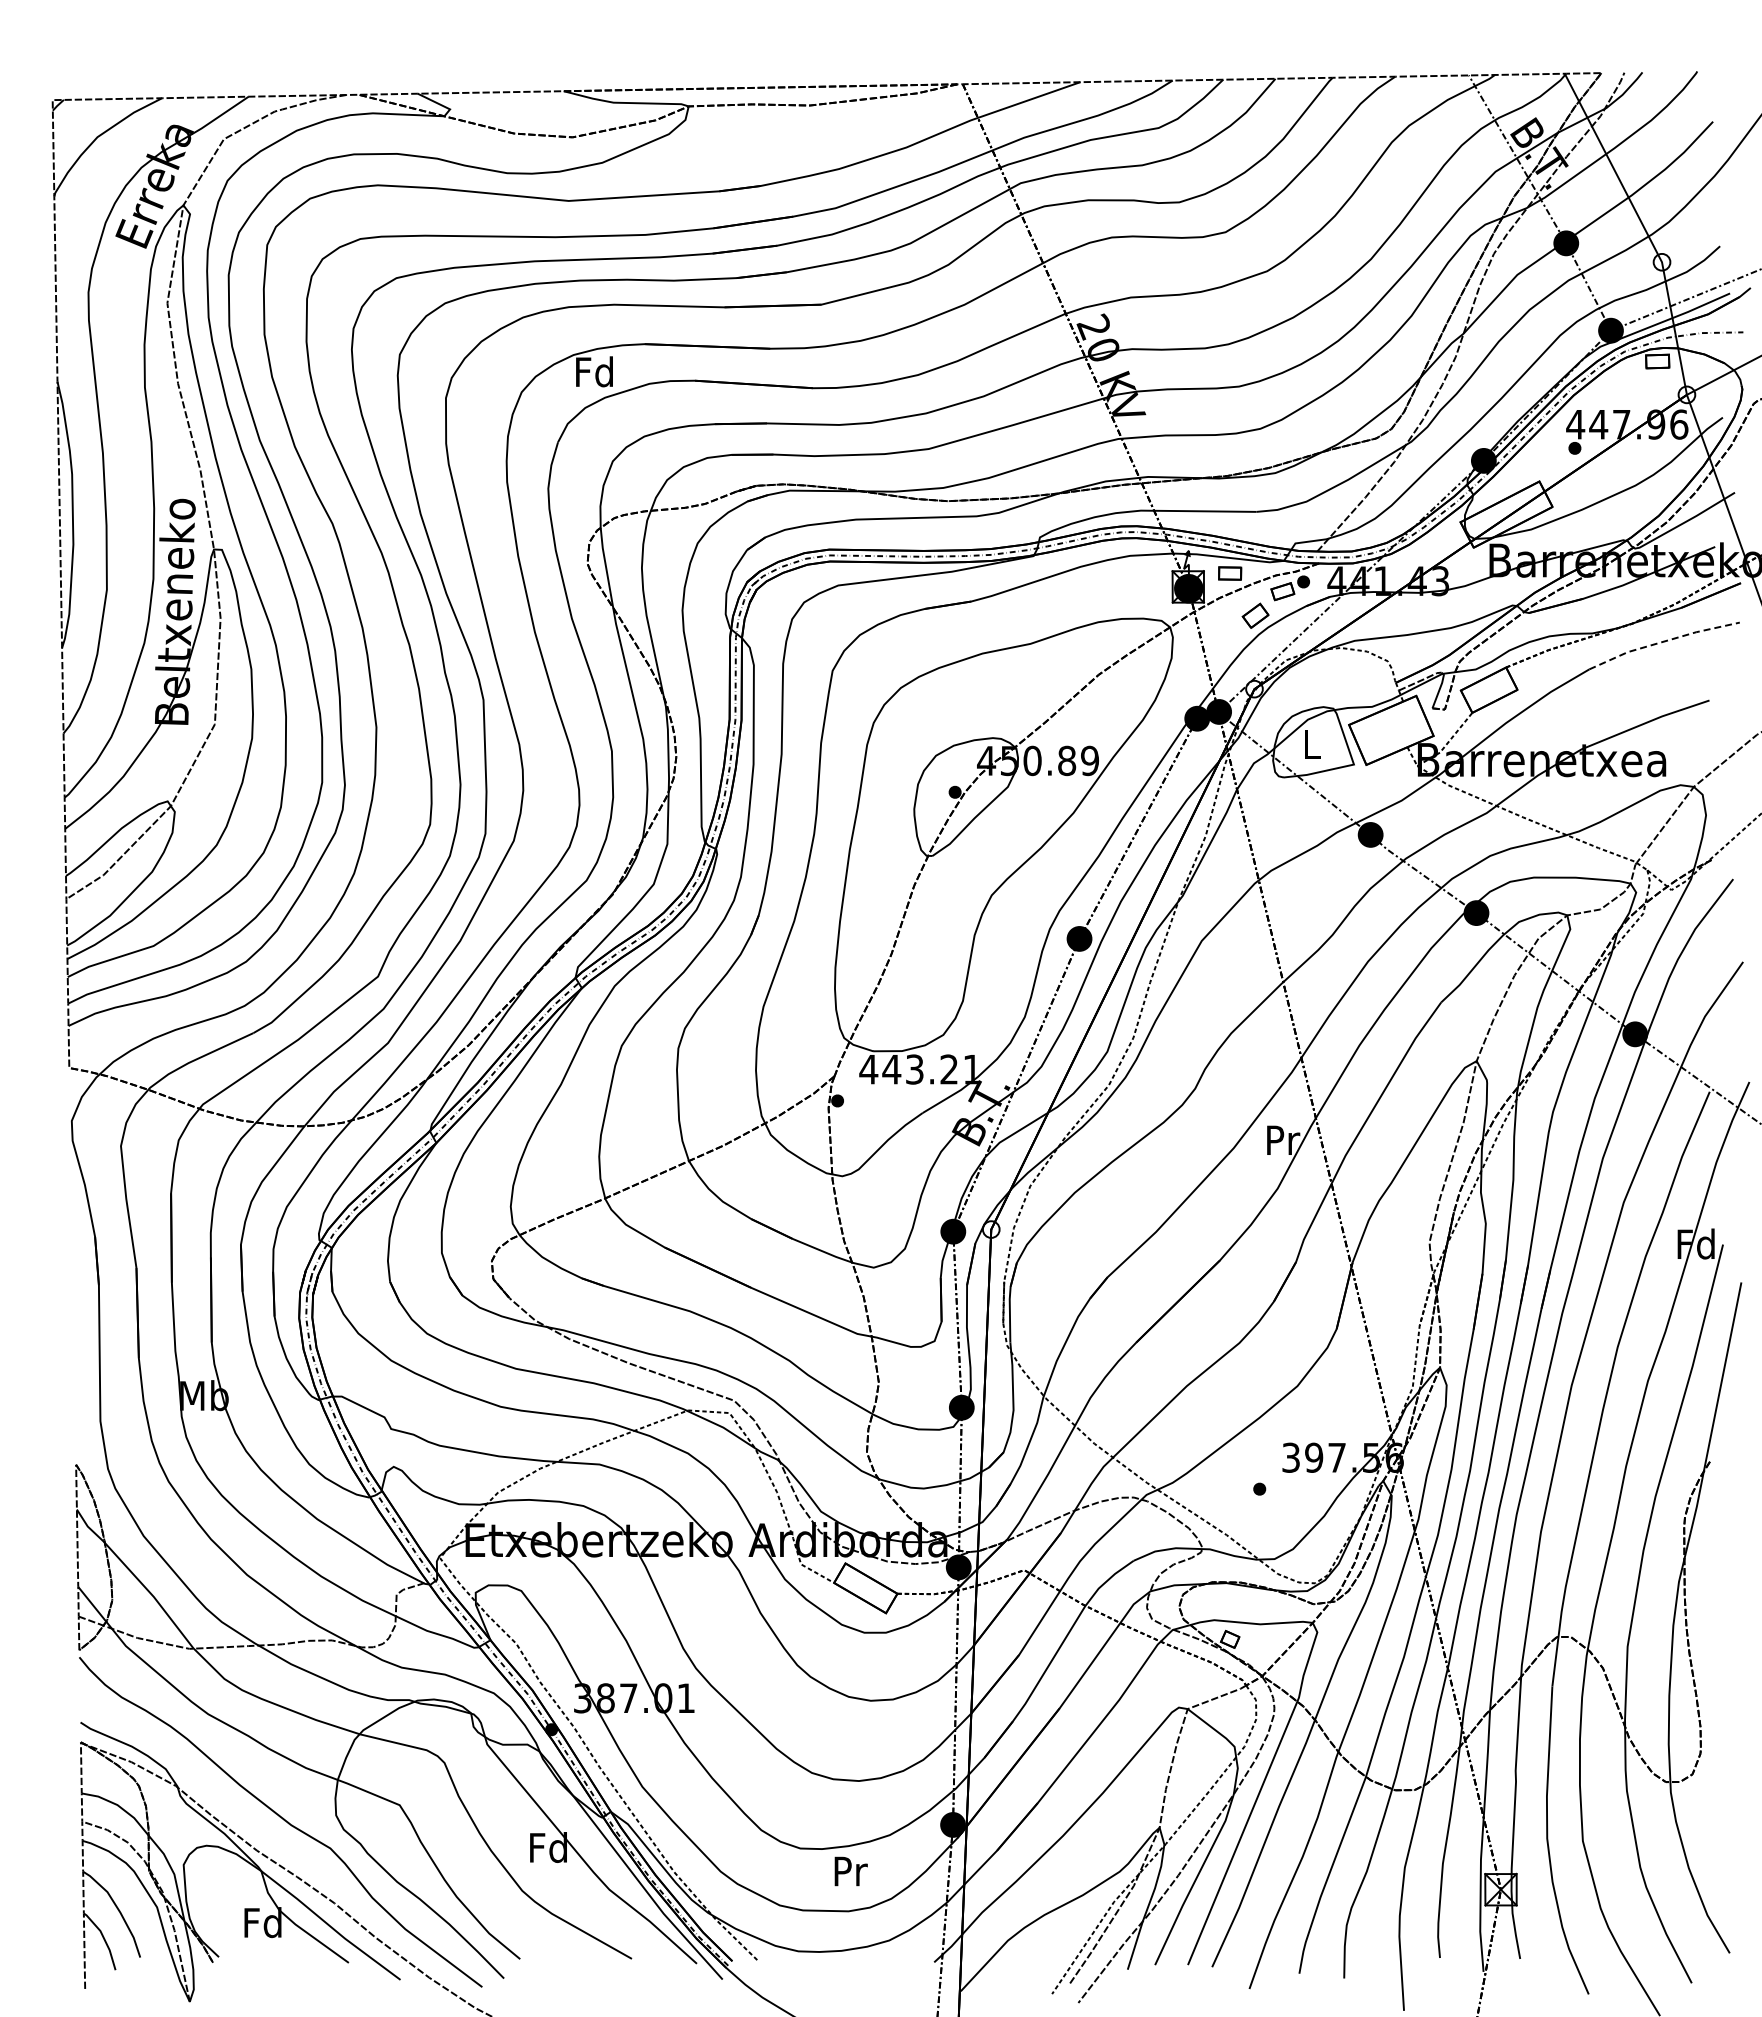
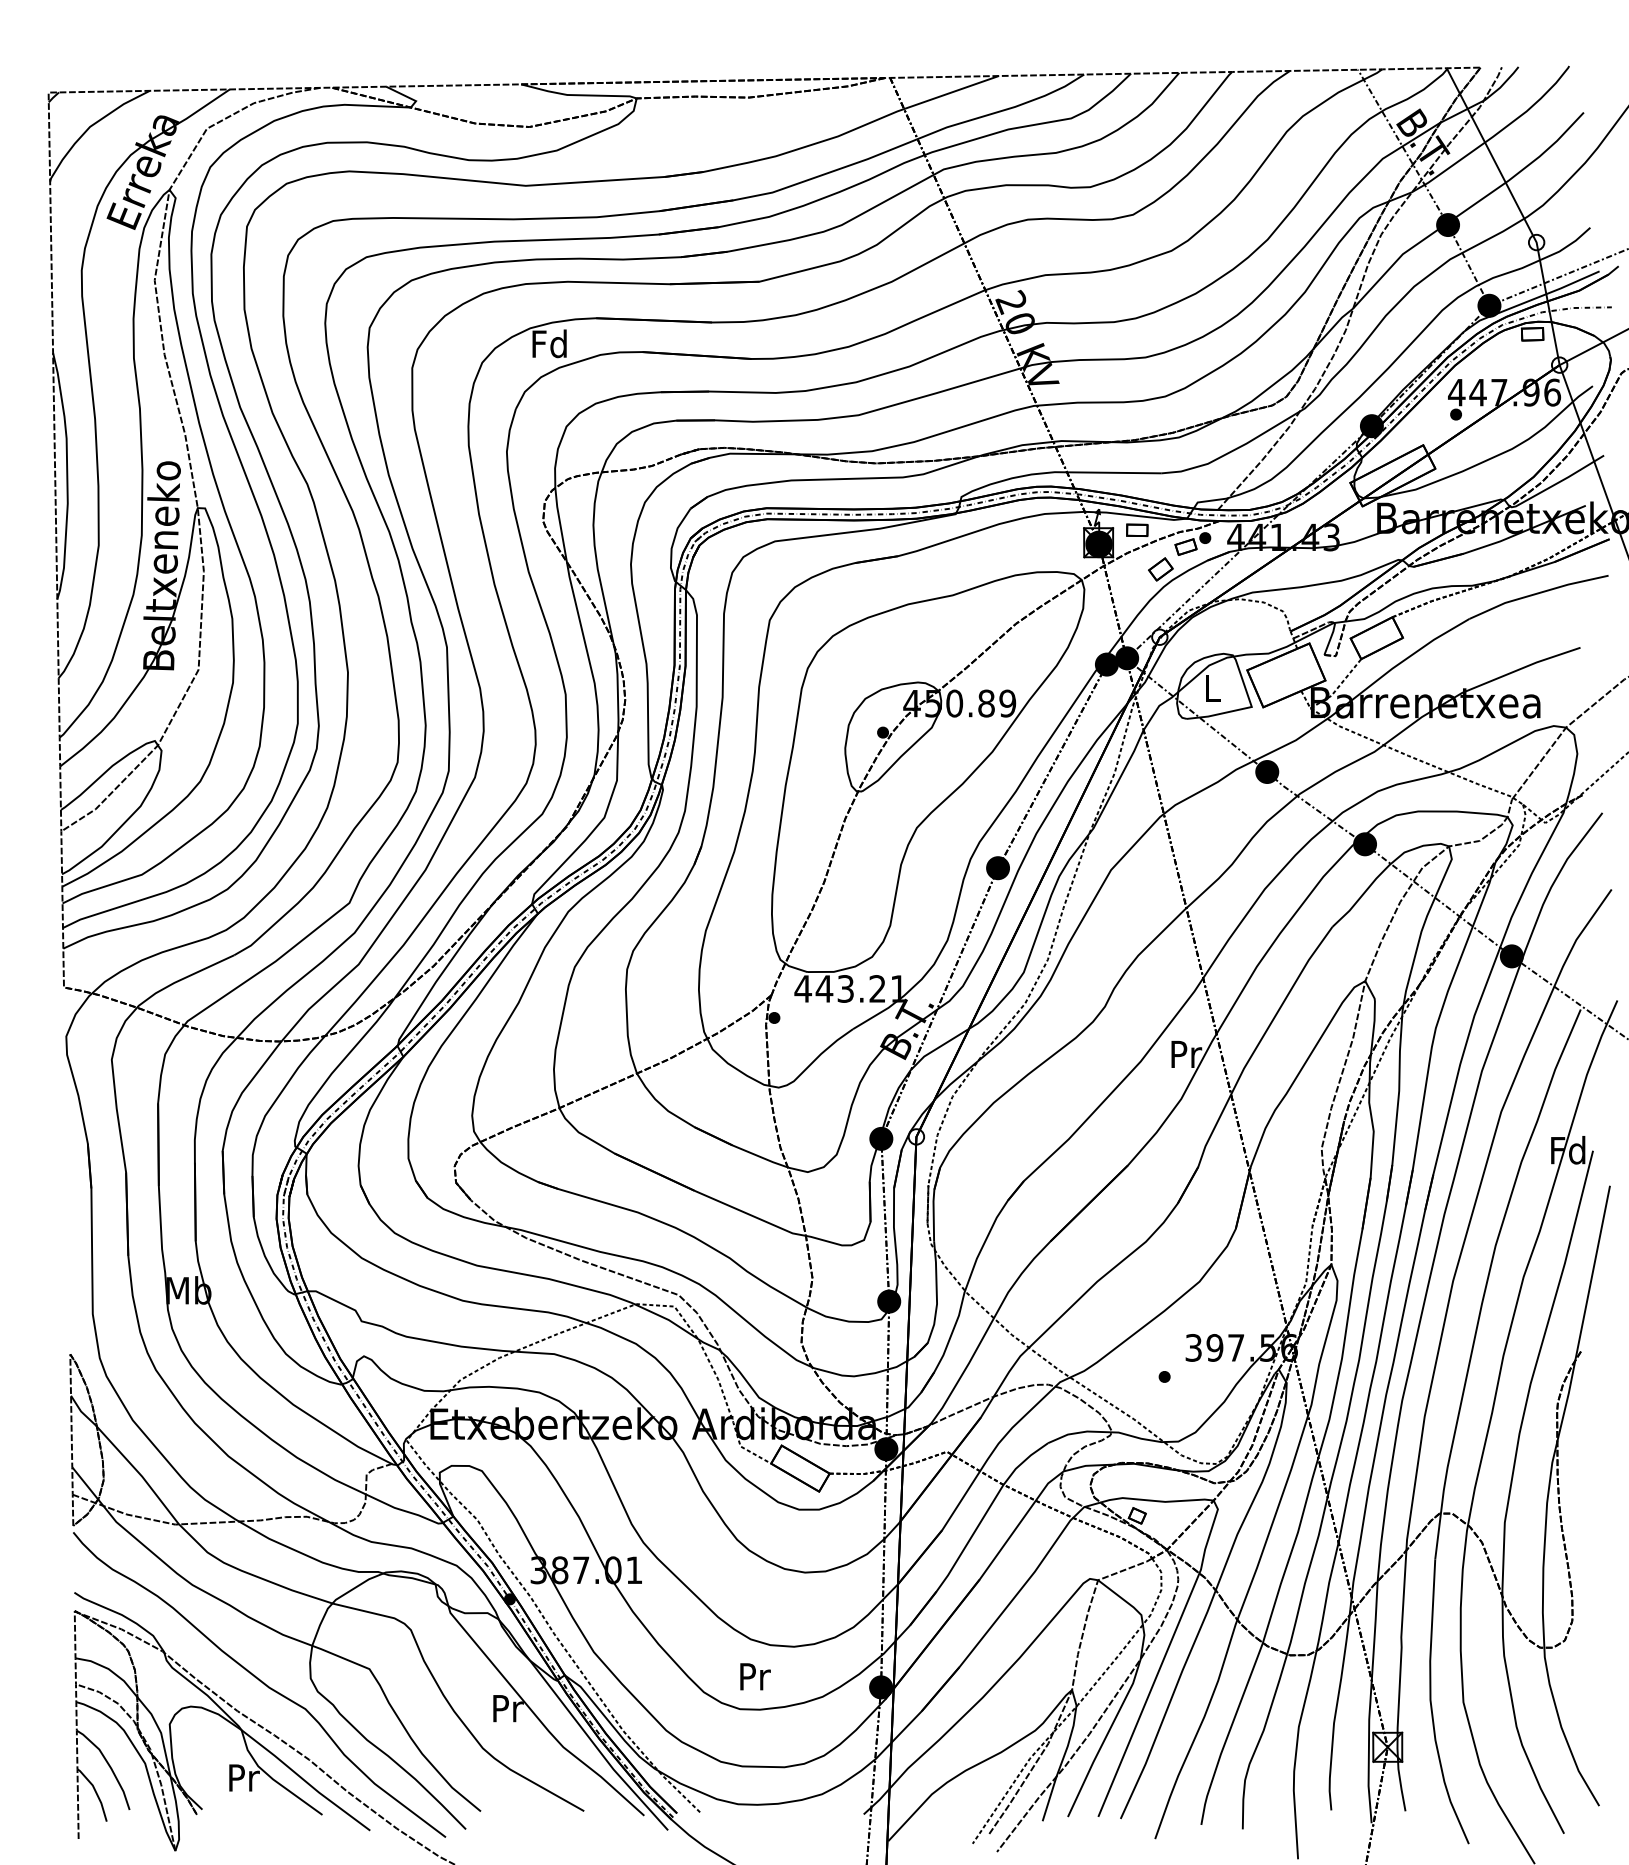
line: (1663, 641) -> (1537, 593), dashed -> solid
text: (548, 1847) -> (507, 1708), Fd -> Pr
text: (850, 1871) -> (754, 1676), moved
text: (262, 1922) -> (242, 1777), Fd -> Pr

